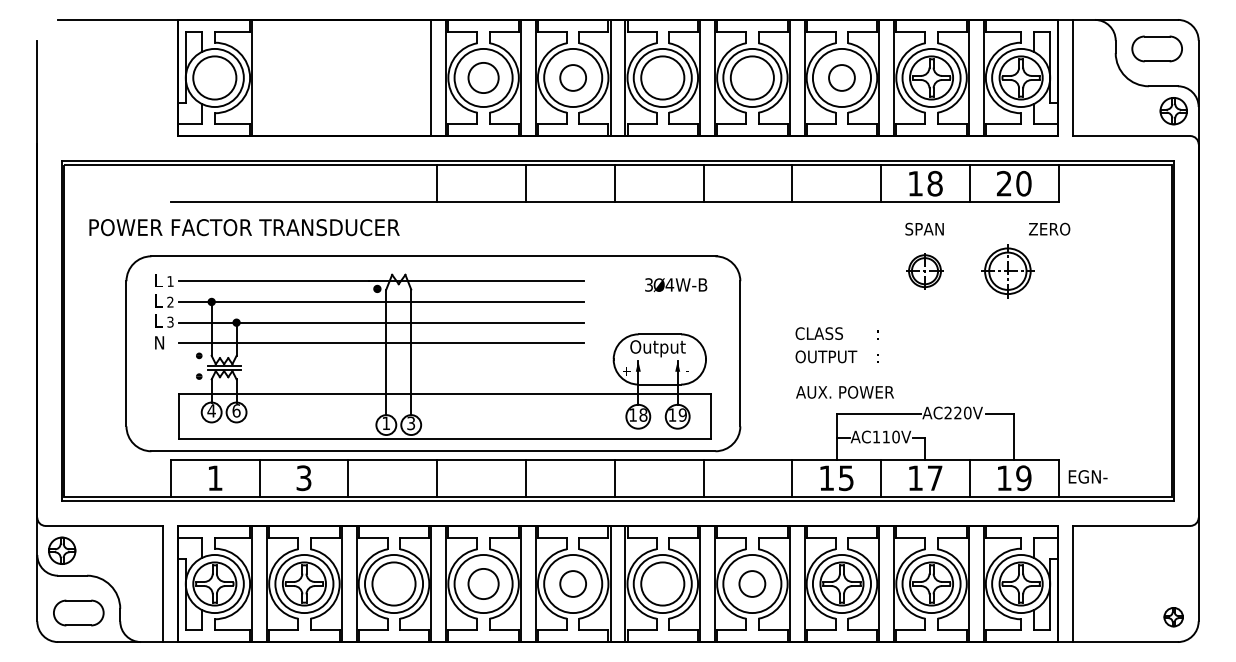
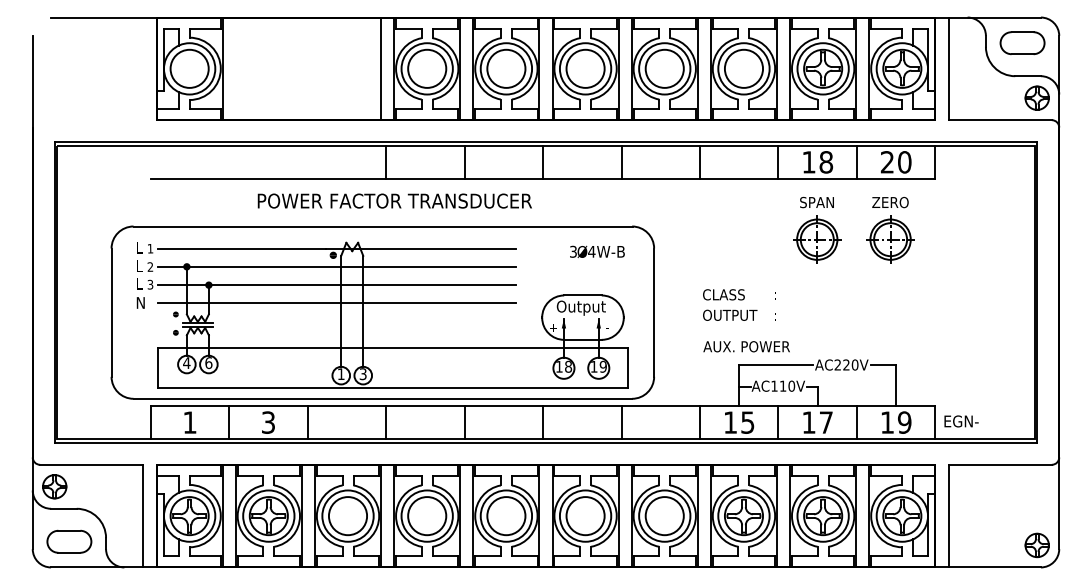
circle: (483, 77) -> (427, 68), size x1.43
circle: (573, 77) -> (506, 68), size x1.67
circle: (841, 77) -> (743, 68), size x1.67
text: (244, 226) -> (394, 200), moved
text: (1049, 229) -> (890, 202), moved
part: (925, 271) -> (817, 239), size x1.43
circle: (483, 584) -> (427, 516), size x1.43
circle: (573, 584) -> (506, 516), size x1.67
circle: (752, 584) -> (664, 516), size x1.67
part: (1172, 617) -> (1036, 545), size x1.43

